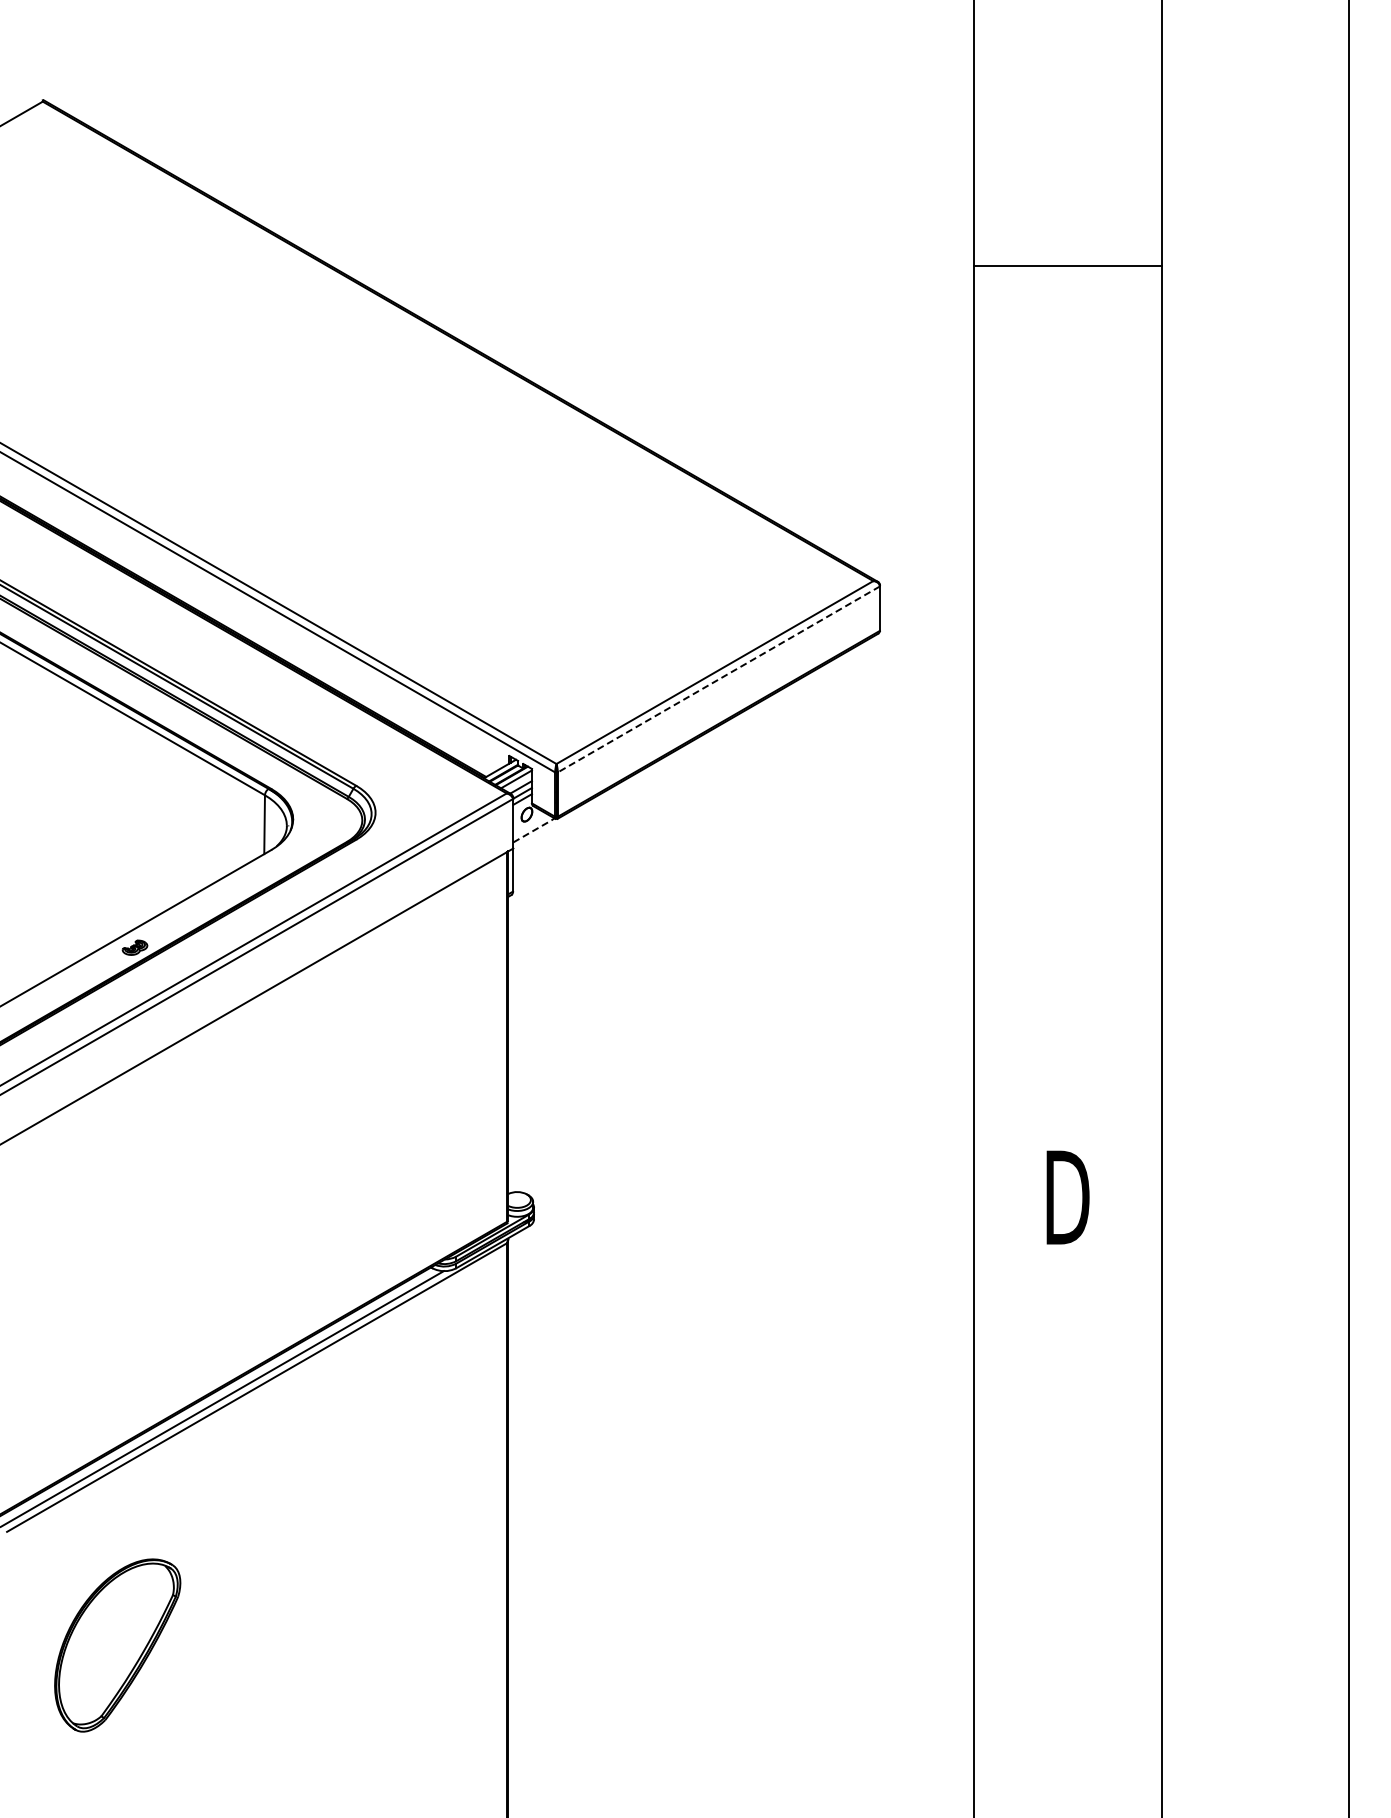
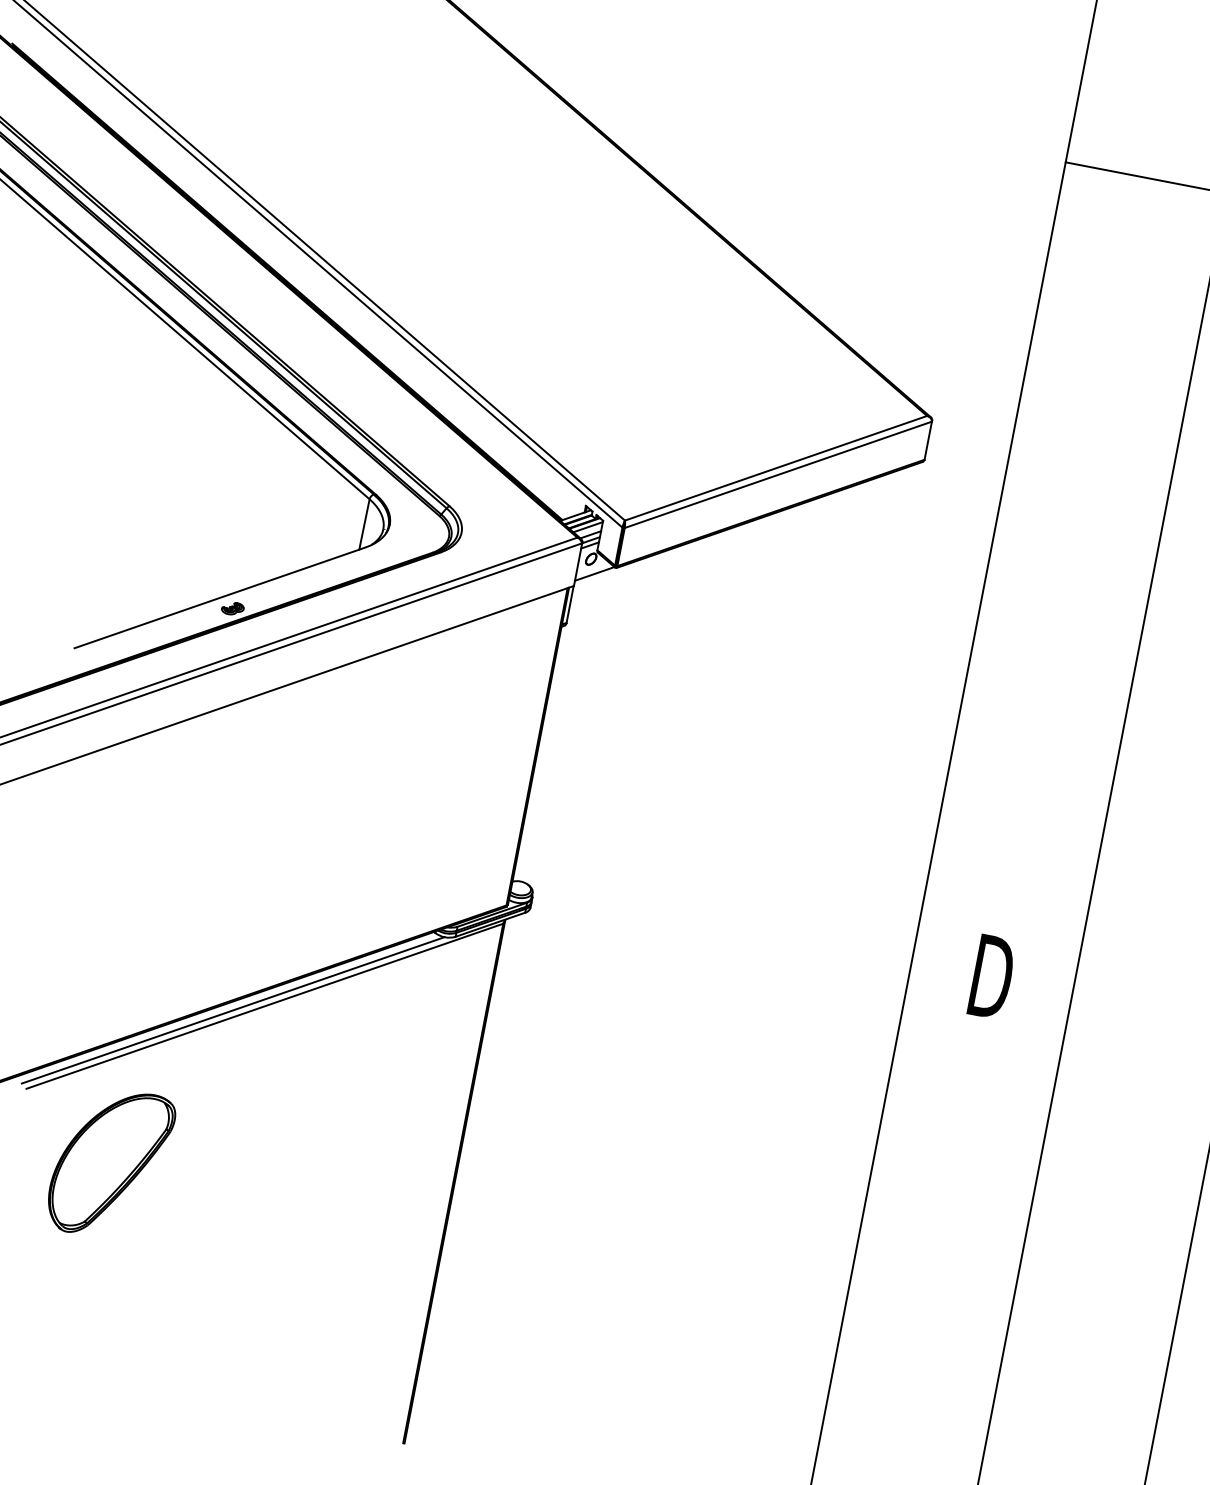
line: (718, 679) -> (777, 474), dashed -> solid
line: (532, 831) -> (593, 574), dashed -> solid
part: (117, 1645) -> (110, 1163), moved

